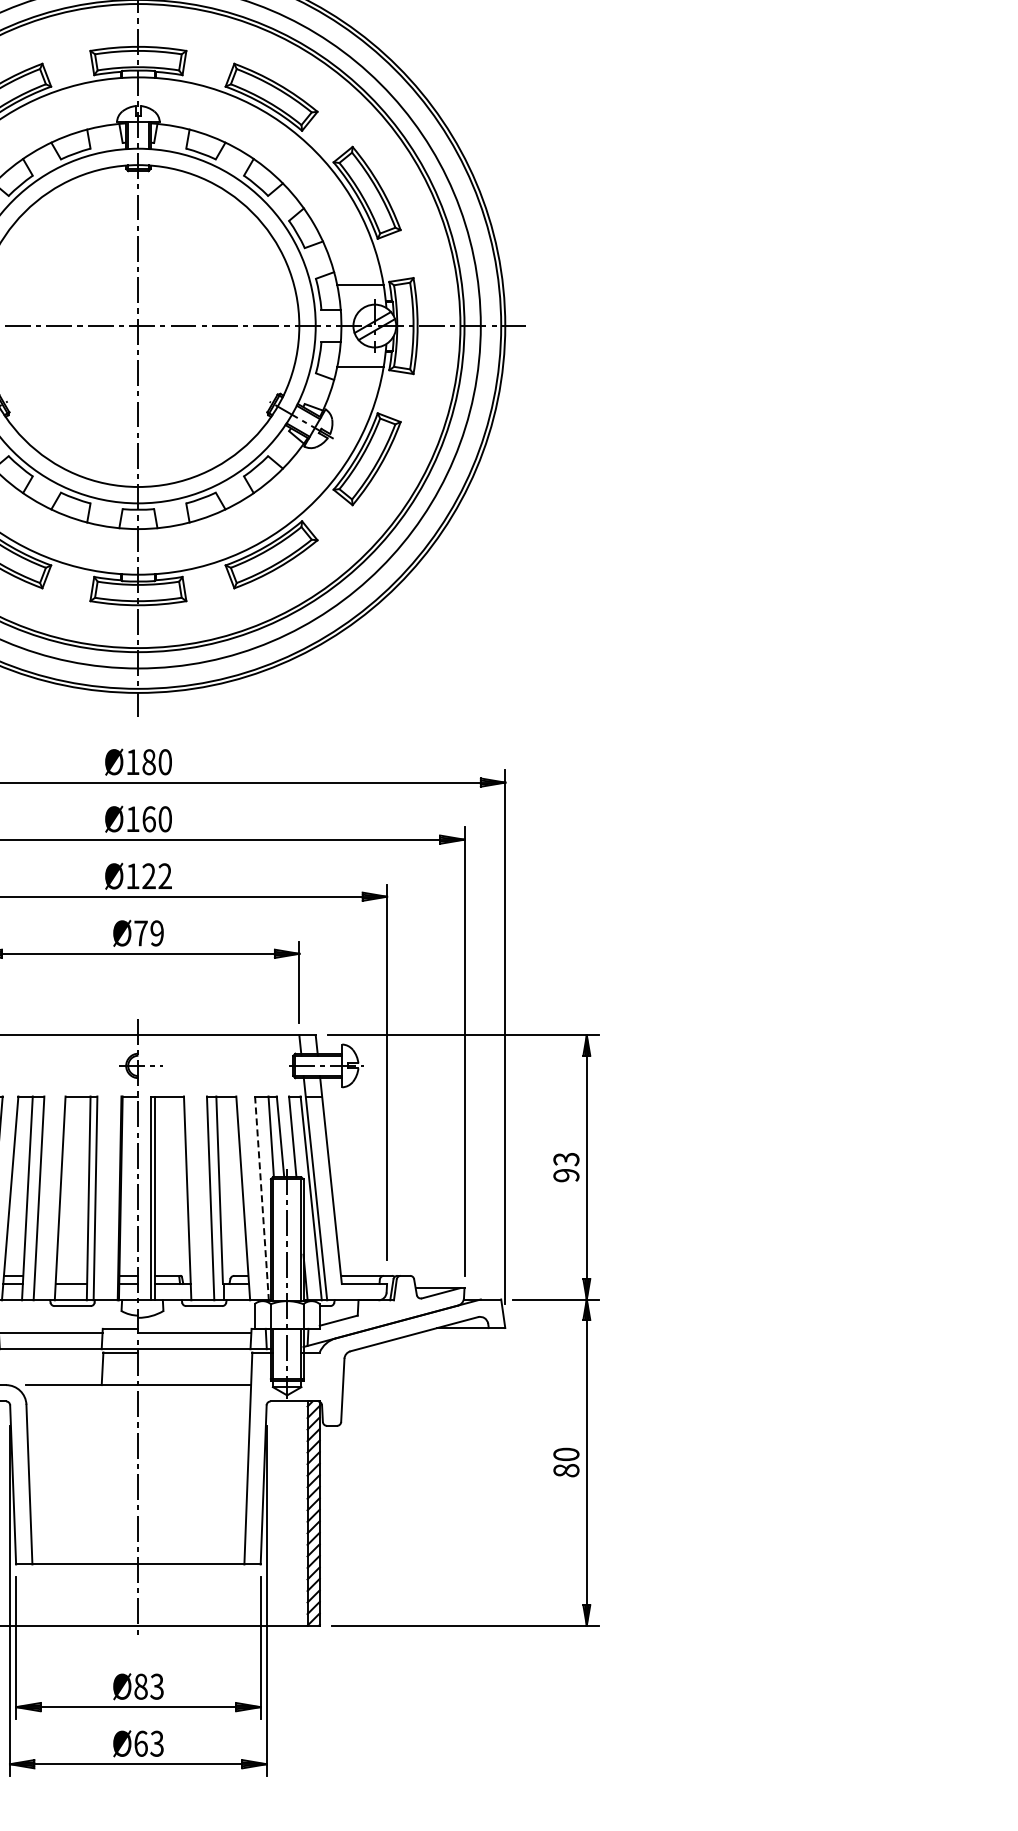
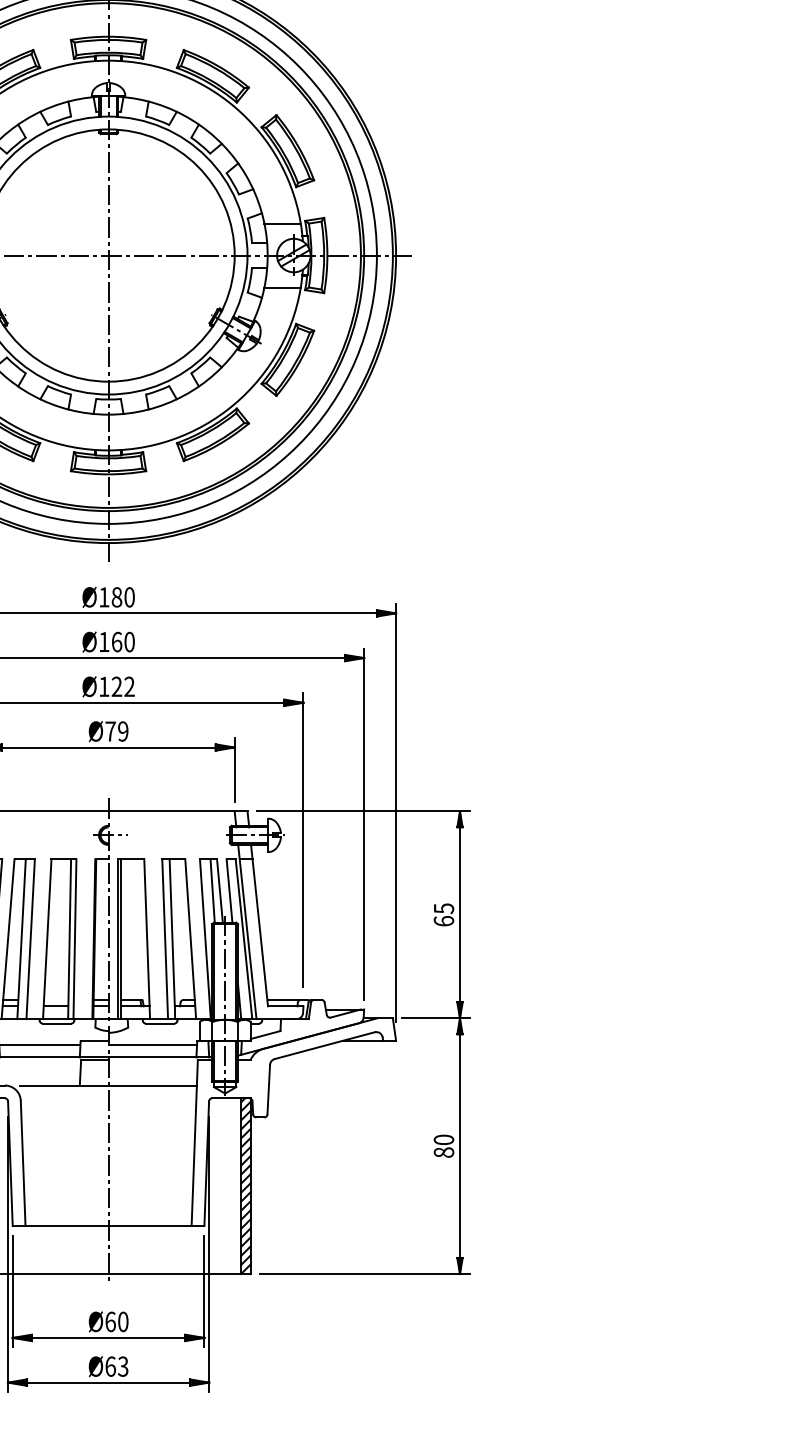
text: (566, 1167) -> (444, 914), 93 -> 65
line: (262, 1198) -> (205, 939), dashed -> solid
text: (148, 1686) -> (116, 1321), Ø83 -> Ø60

